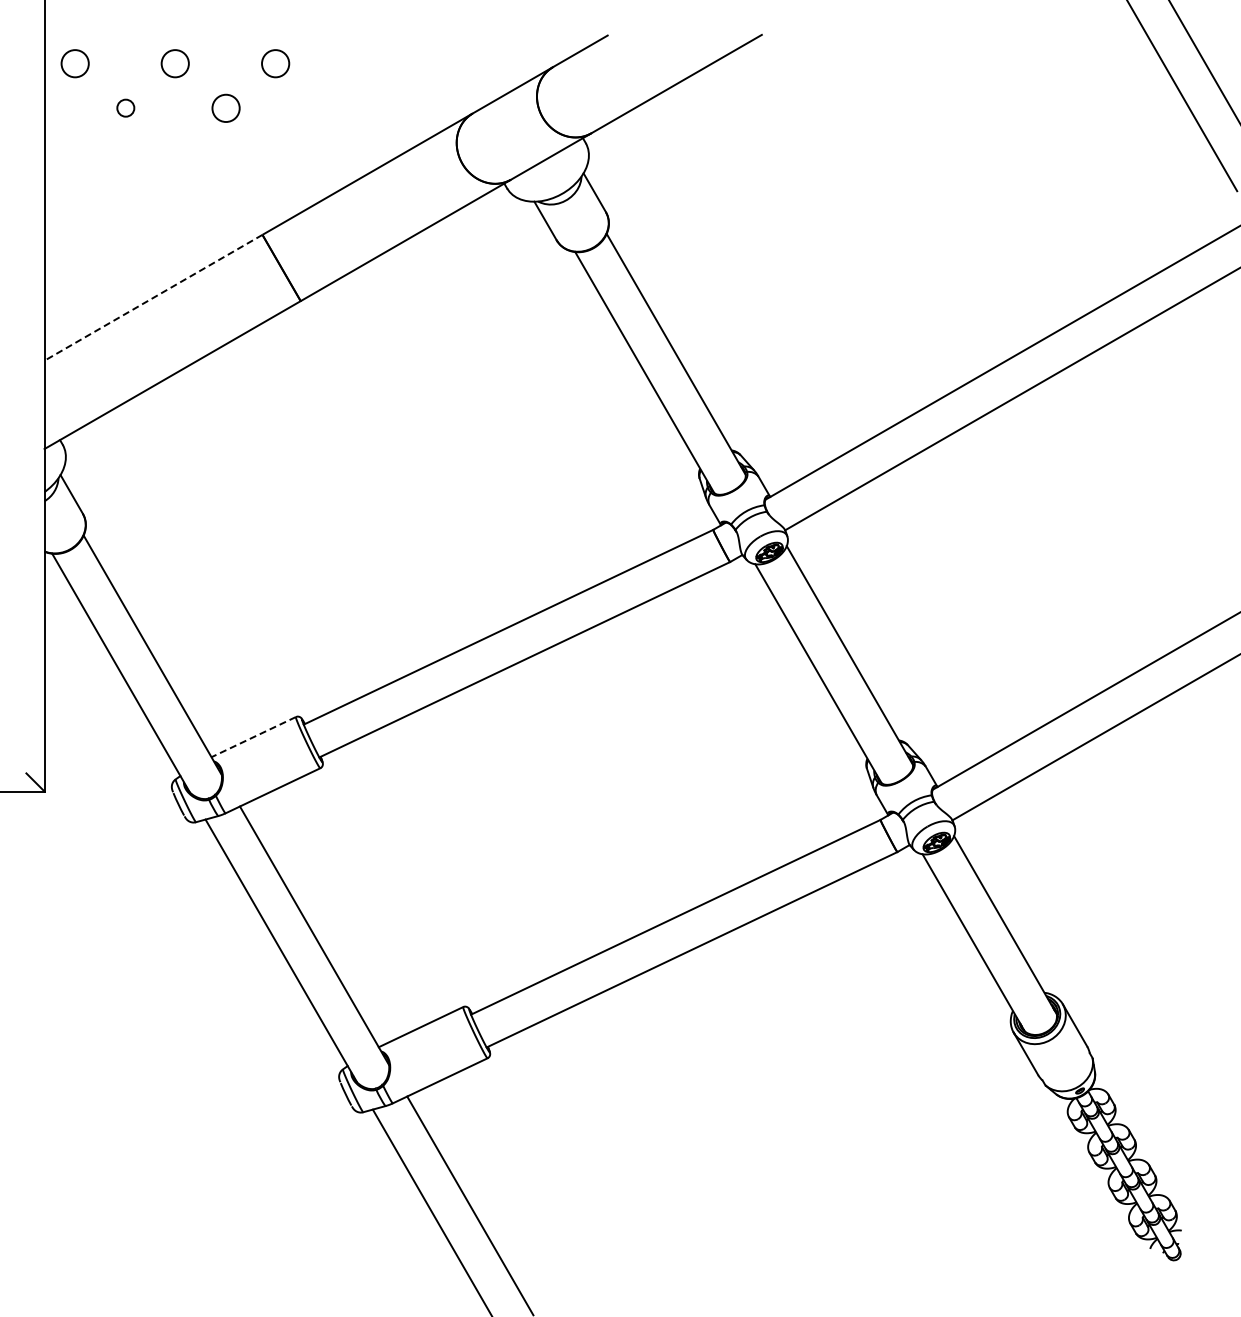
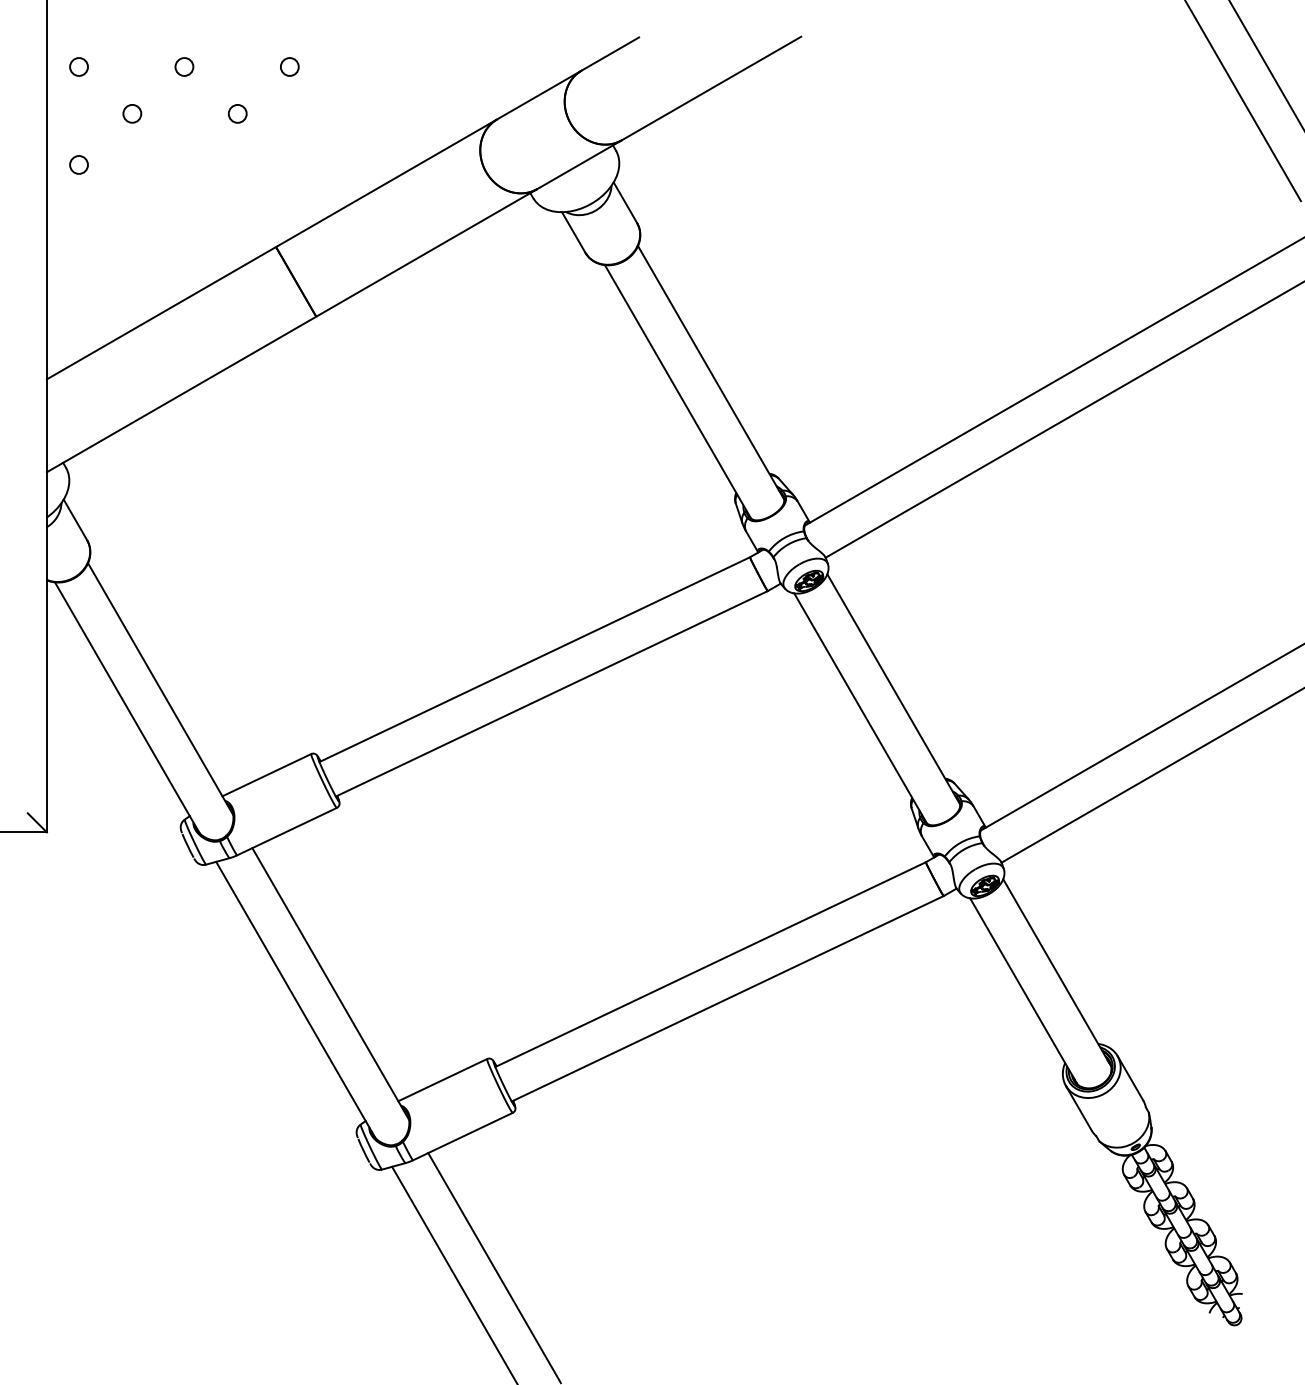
circle: (74, 63) -> (78, 66), size x0.62
circle: (175, 63) -> (184, 66), size x0.62
circle: (275, 63) -> (289, 66), size x0.62
circle: (225, 107) -> (237, 113), size x0.62
circle: (74, 156) -> (78, 164), added
line: (153, 297) -> (161, 312), dashed -> solid
line: (253, 737) -> (266, 775), dashed -> solid

